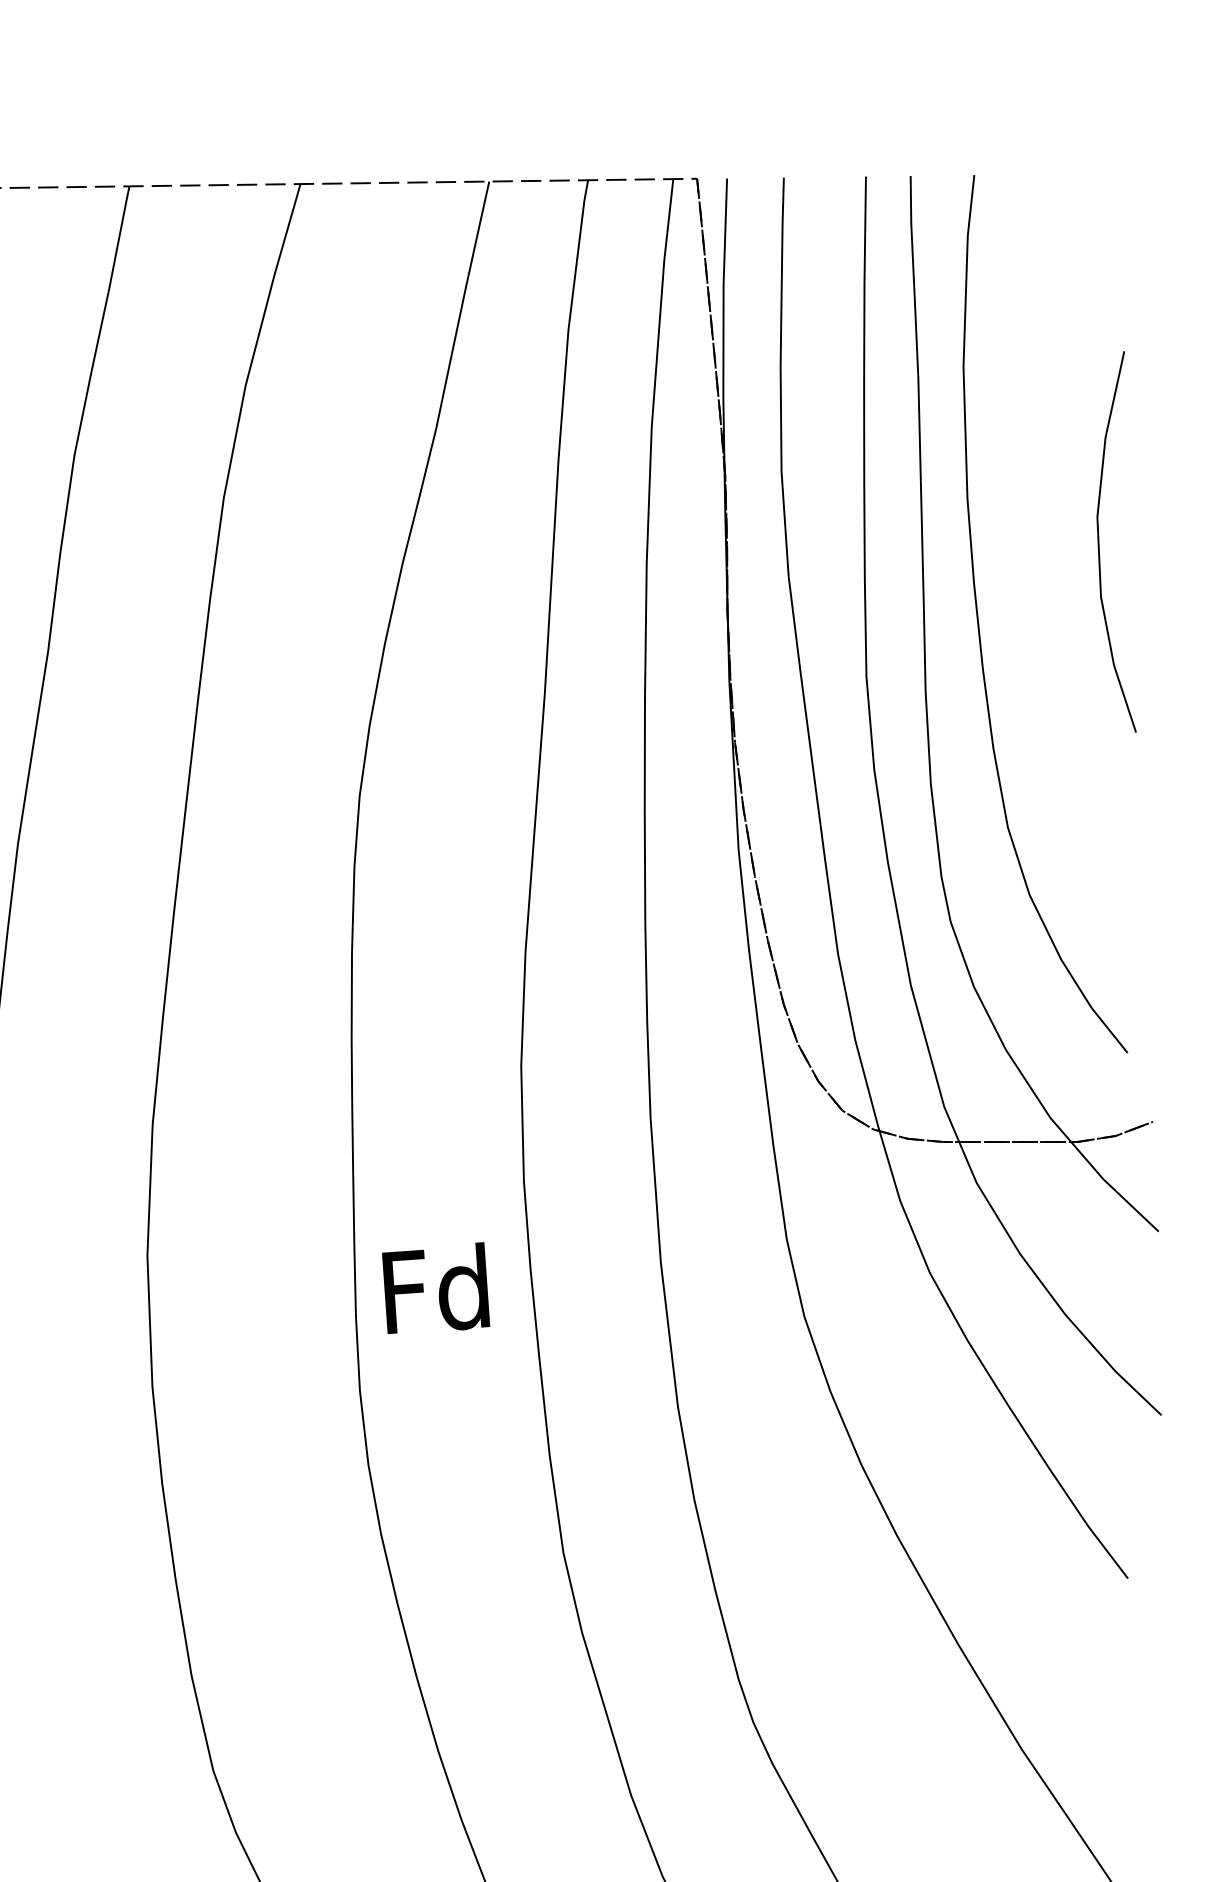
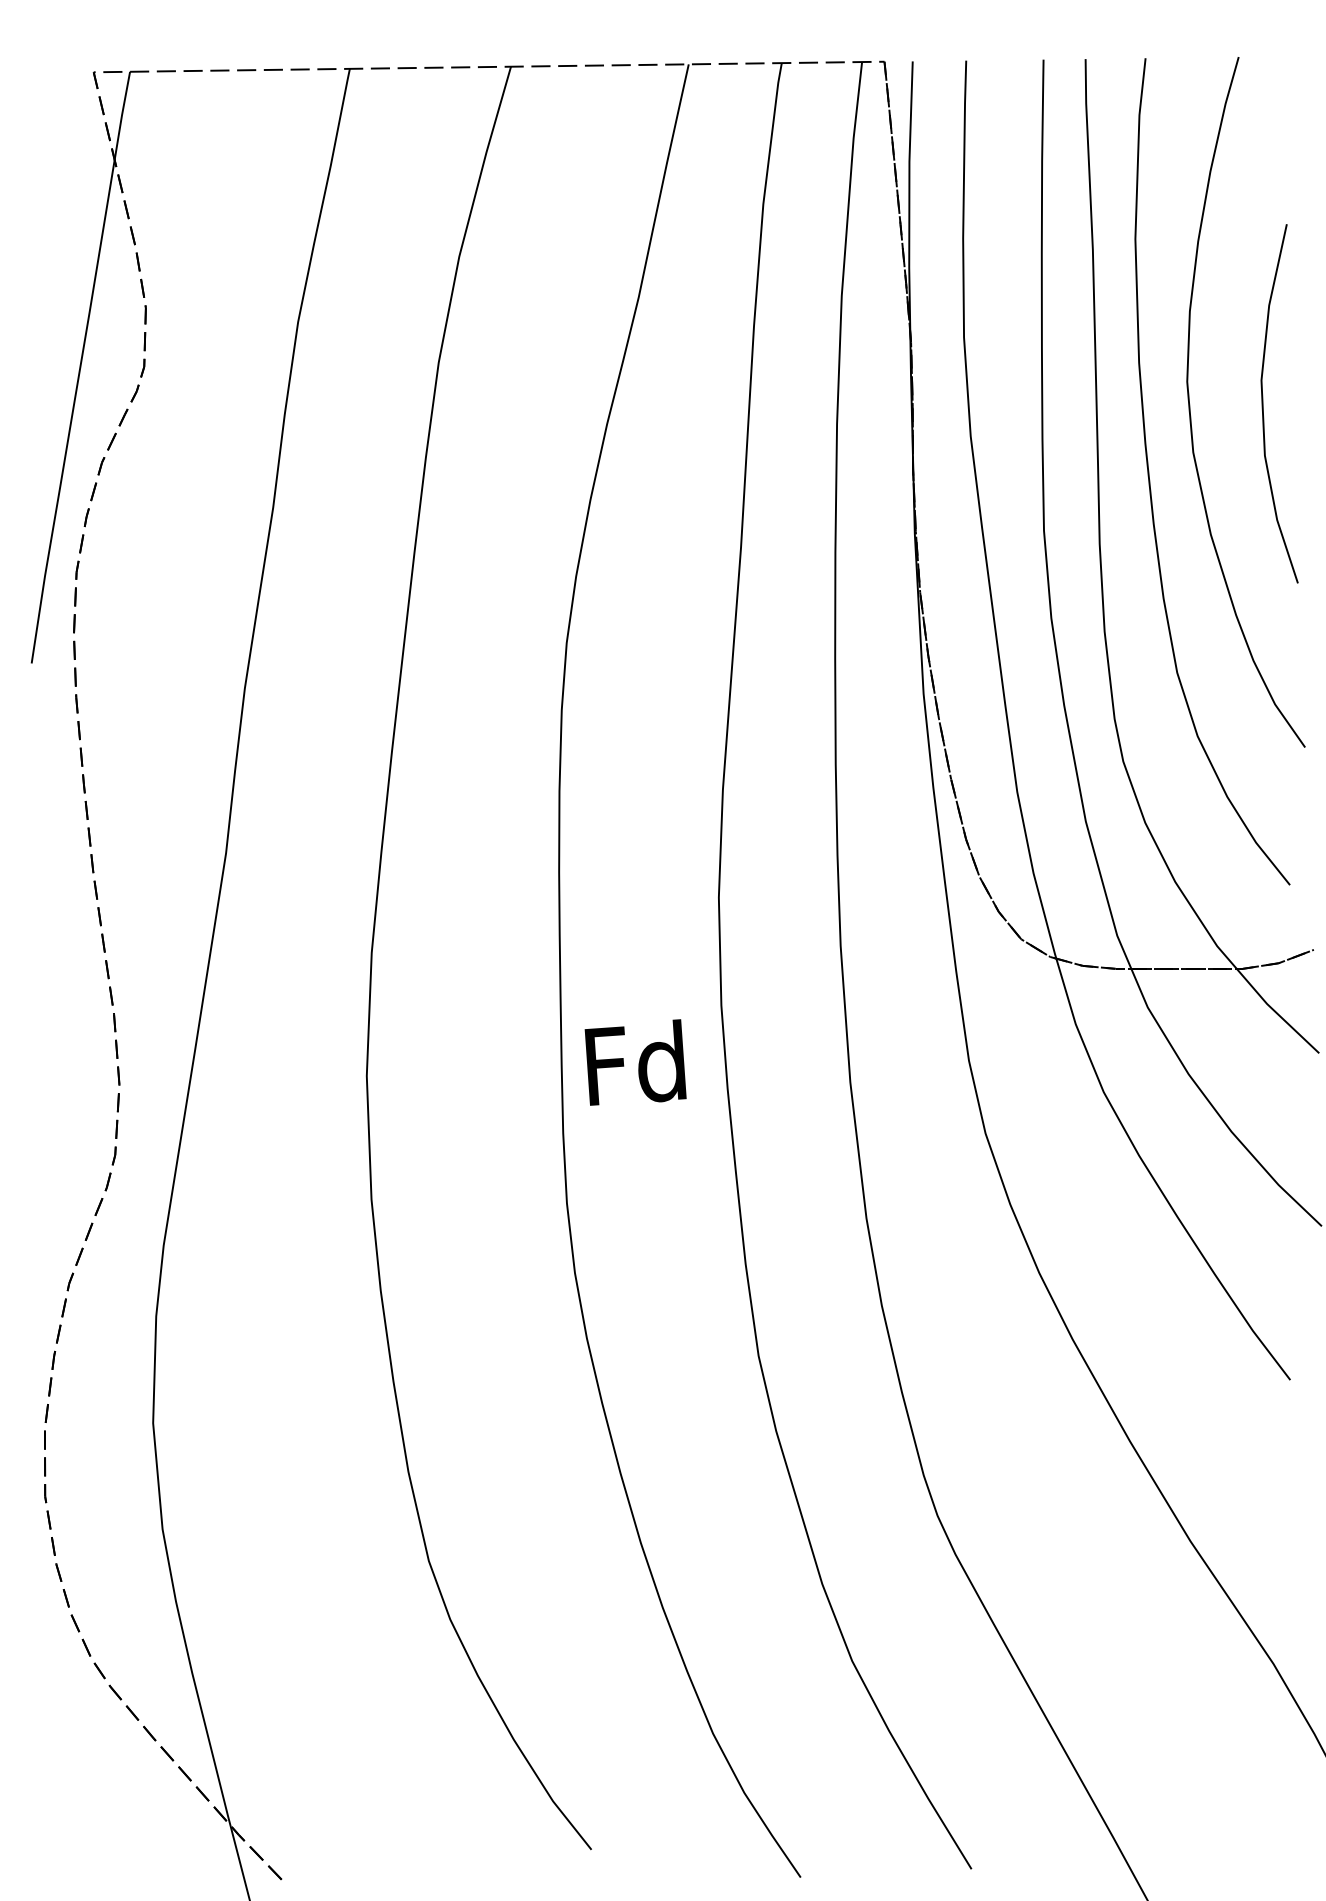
curve: (1022, 542) -> (1190, 404), added
text: (435, 1288) -> (635, 1062), moved

